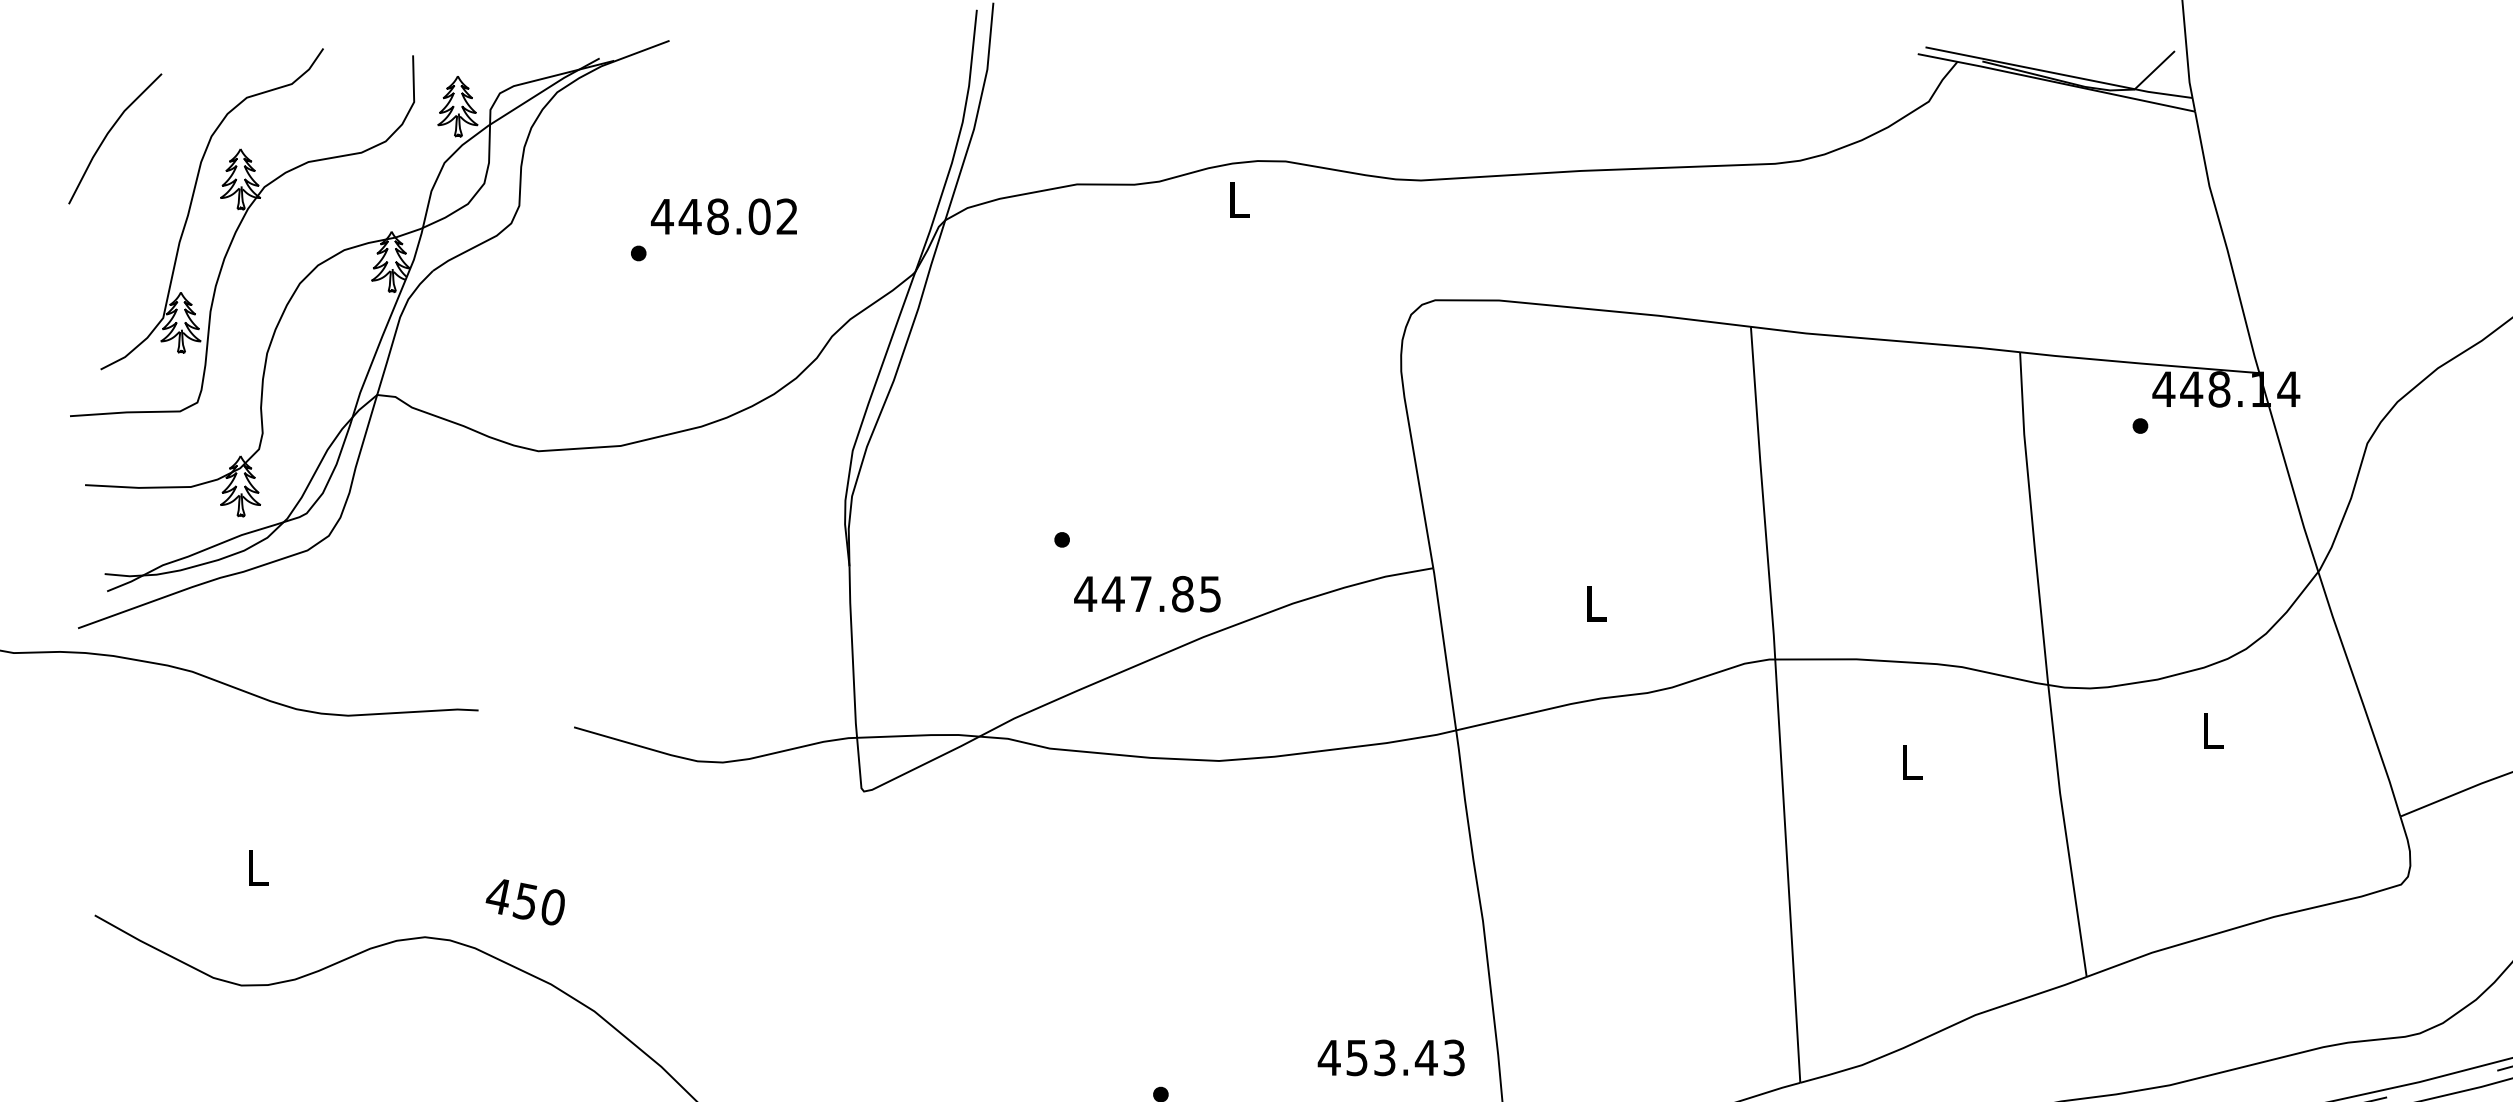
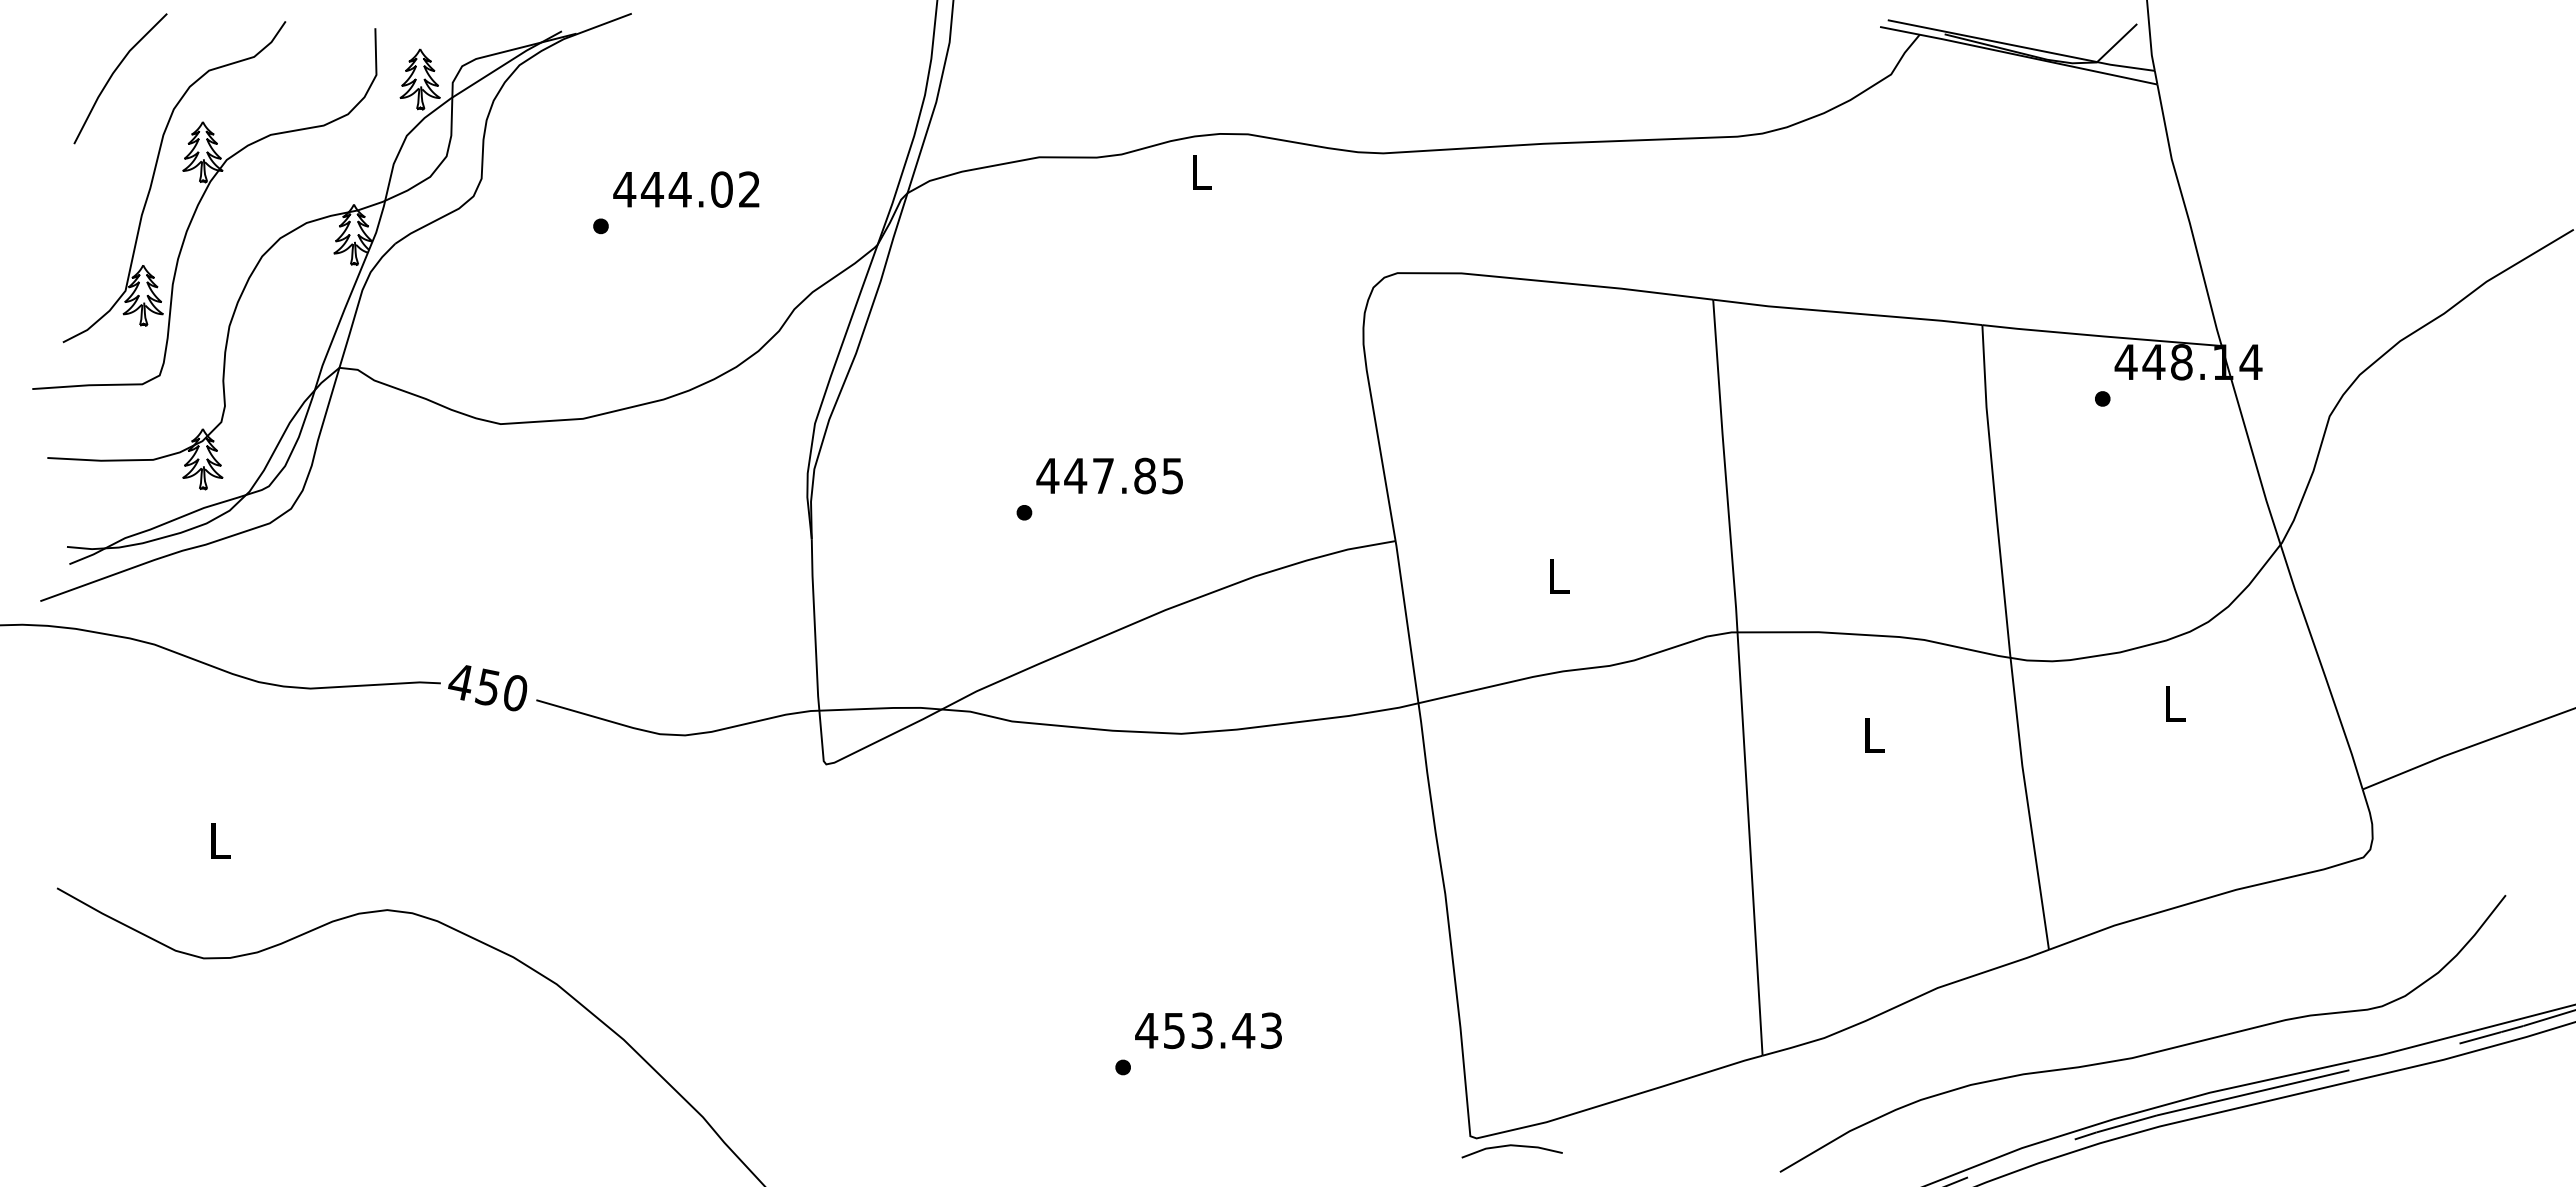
line: (109, 133) -> (114, 73), moved
text: (717, 216) -> (679, 189), 448.02 -> 444.02
text: (1147, 593) -> (1109, 475), moved
text: (525, 902) -> (487, 688), moved
text: (1391, 1057) -> (1208, 1030), moved

